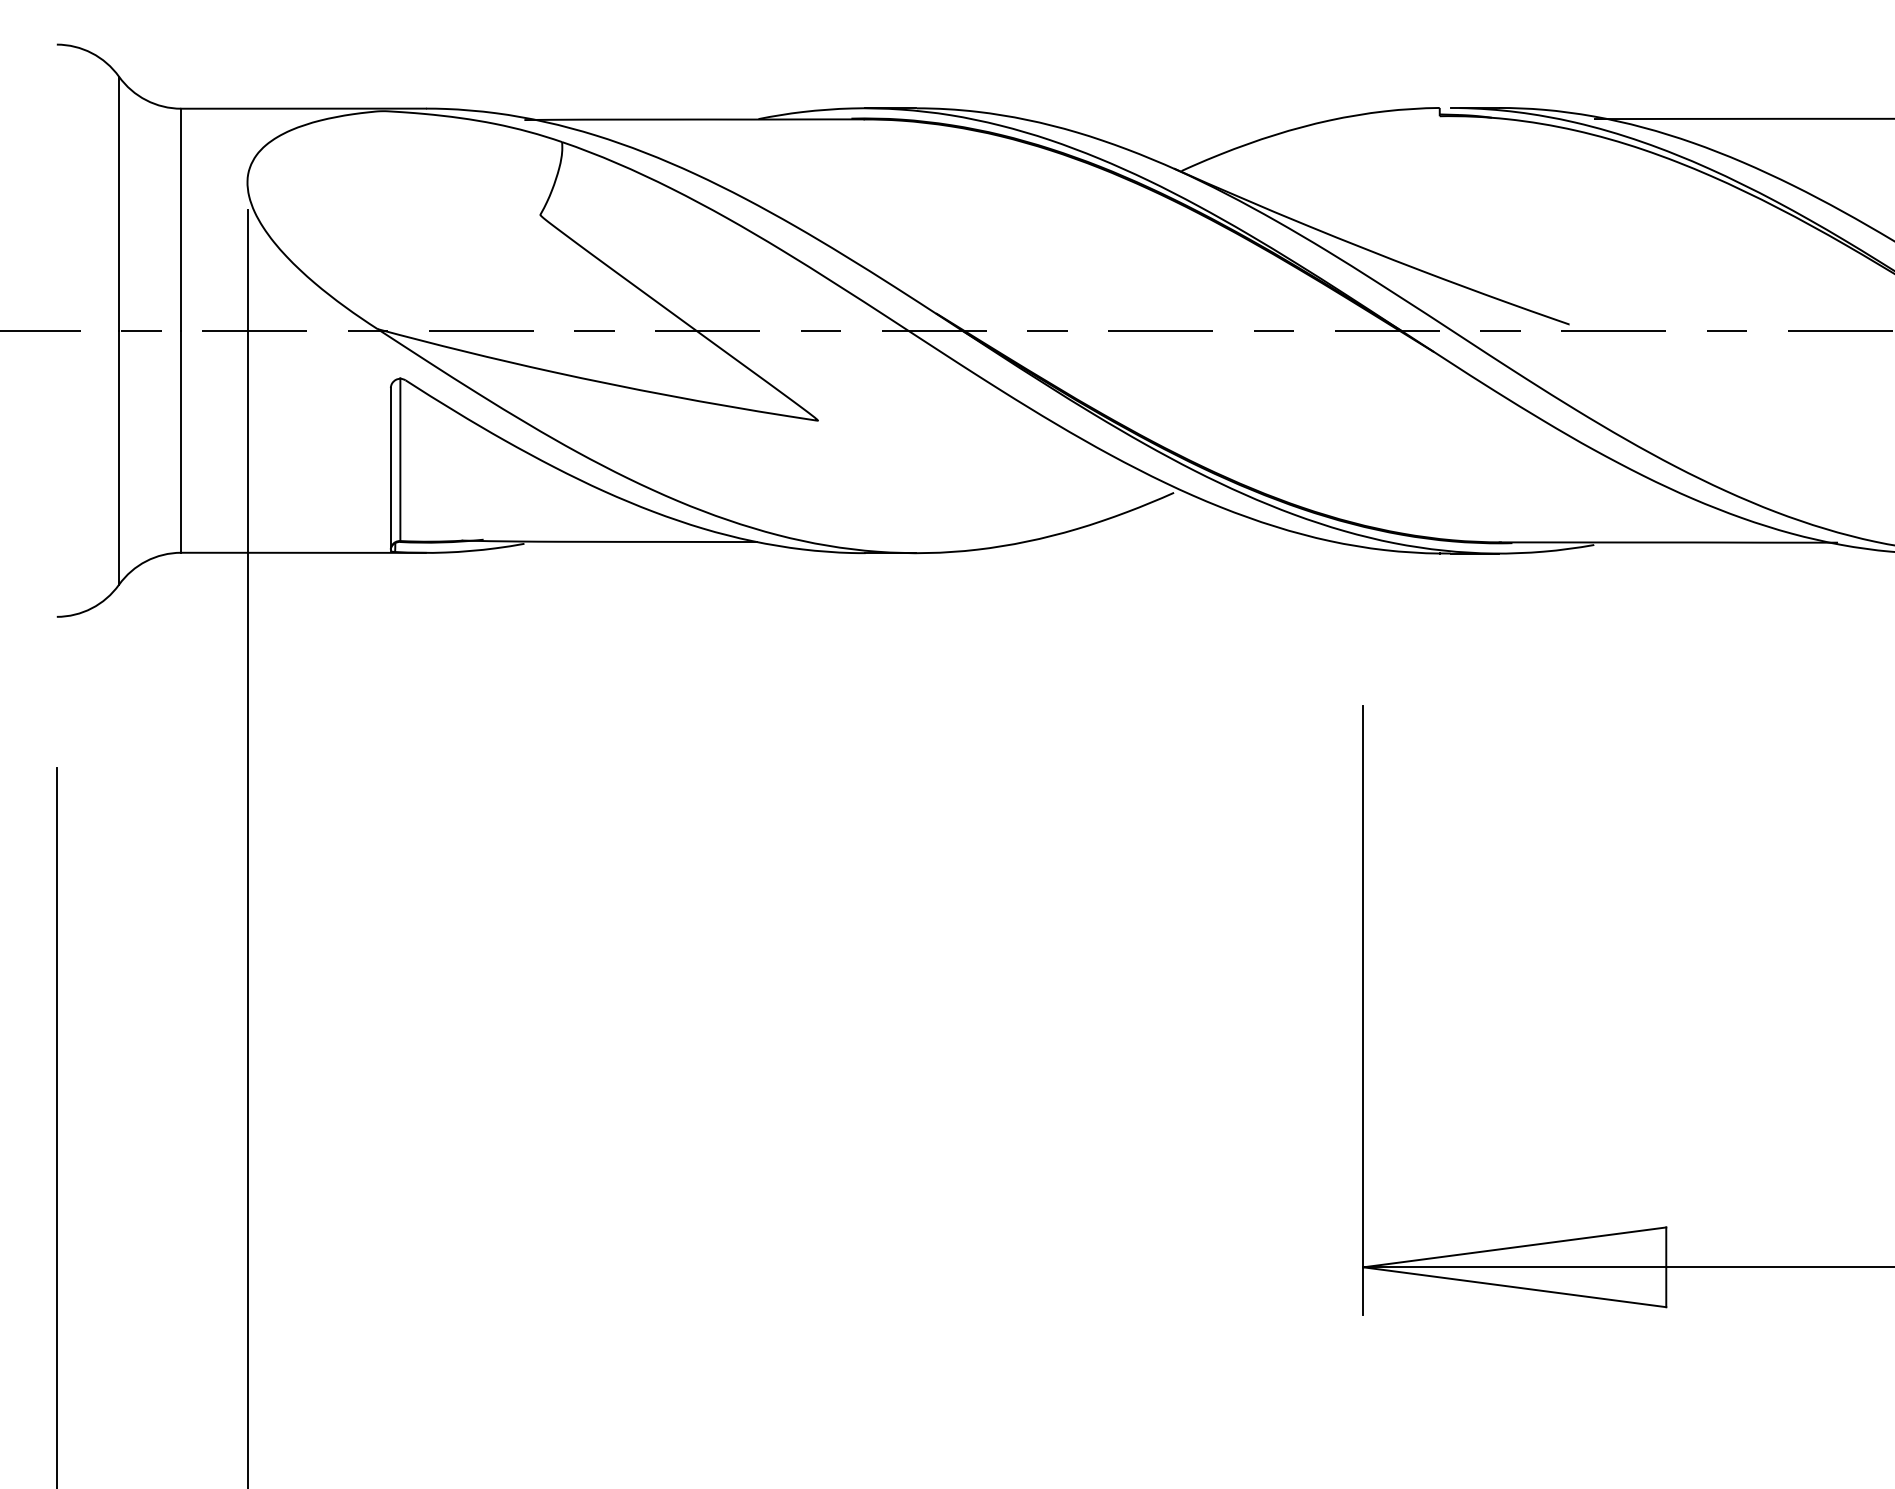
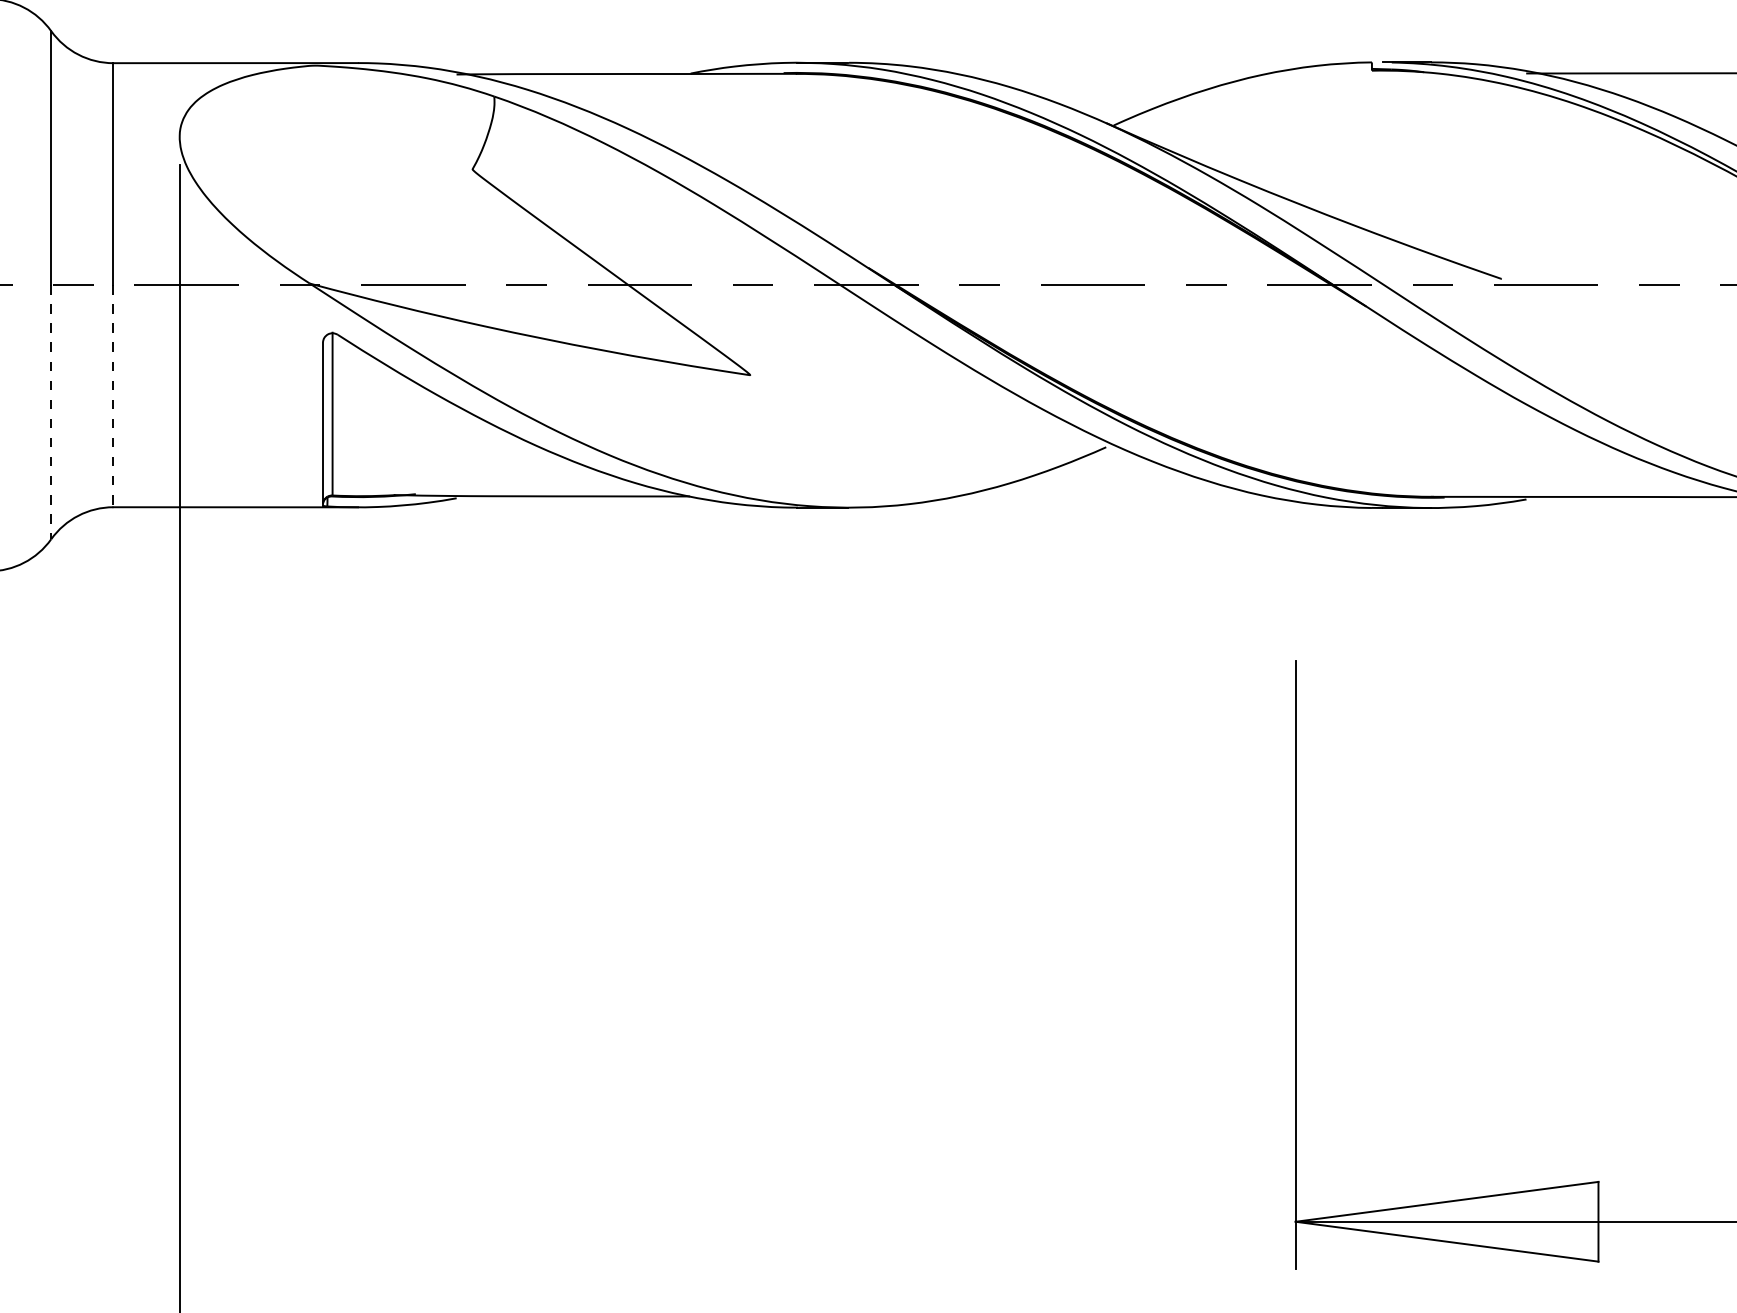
line: (181, 442) -> (113, 396), solid -> dashed
line: (119, 458) -> (51, 412), solid -> dashed

